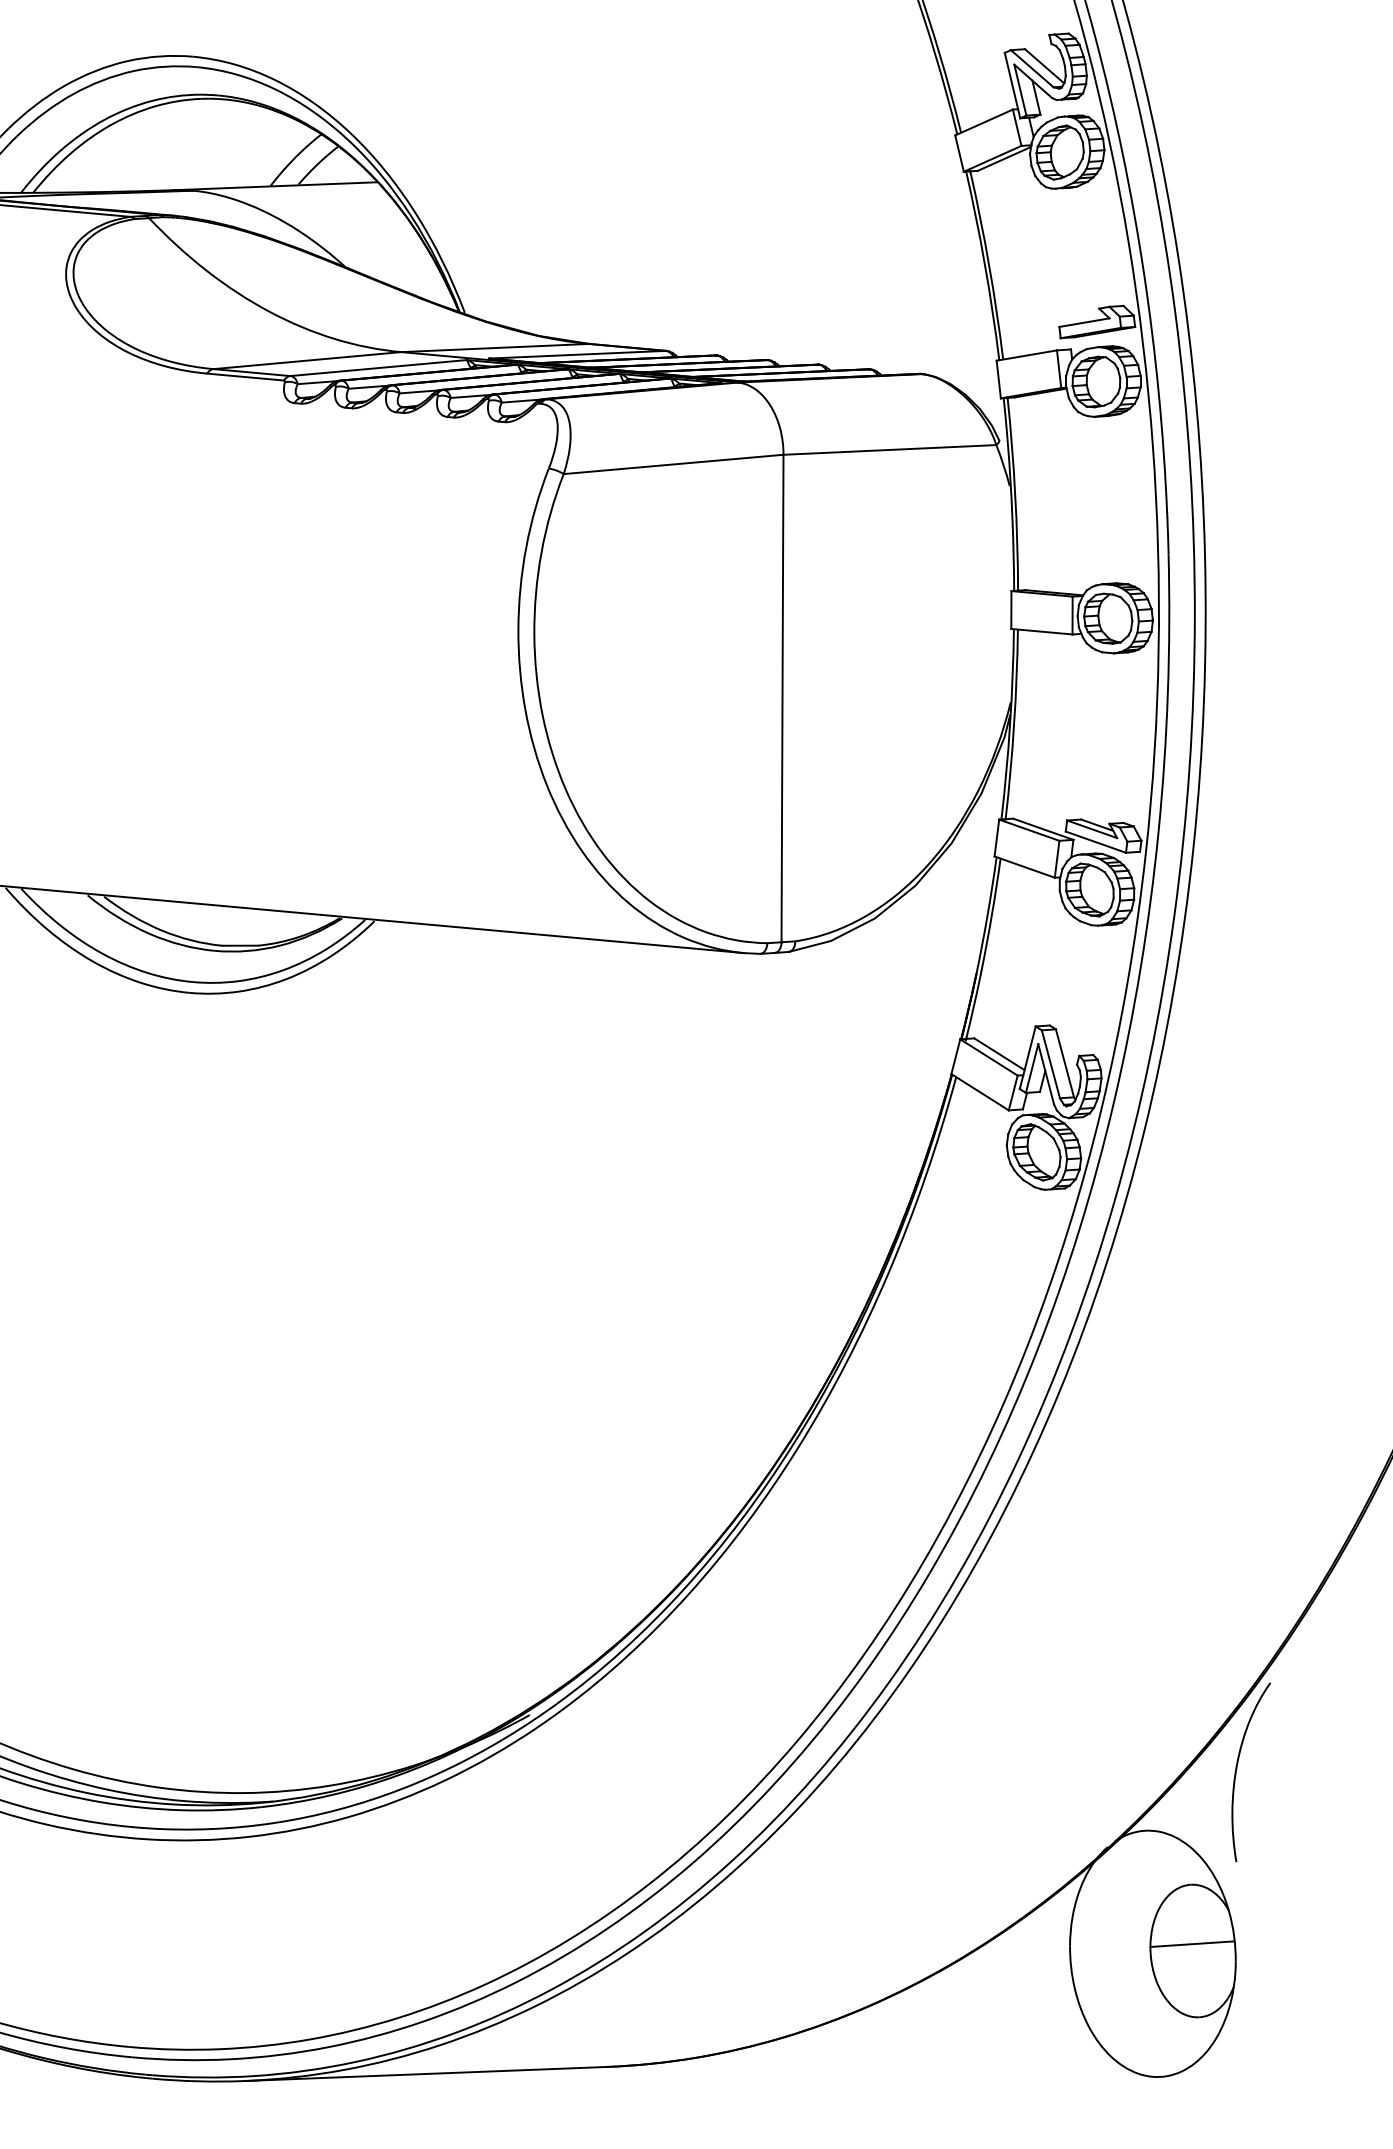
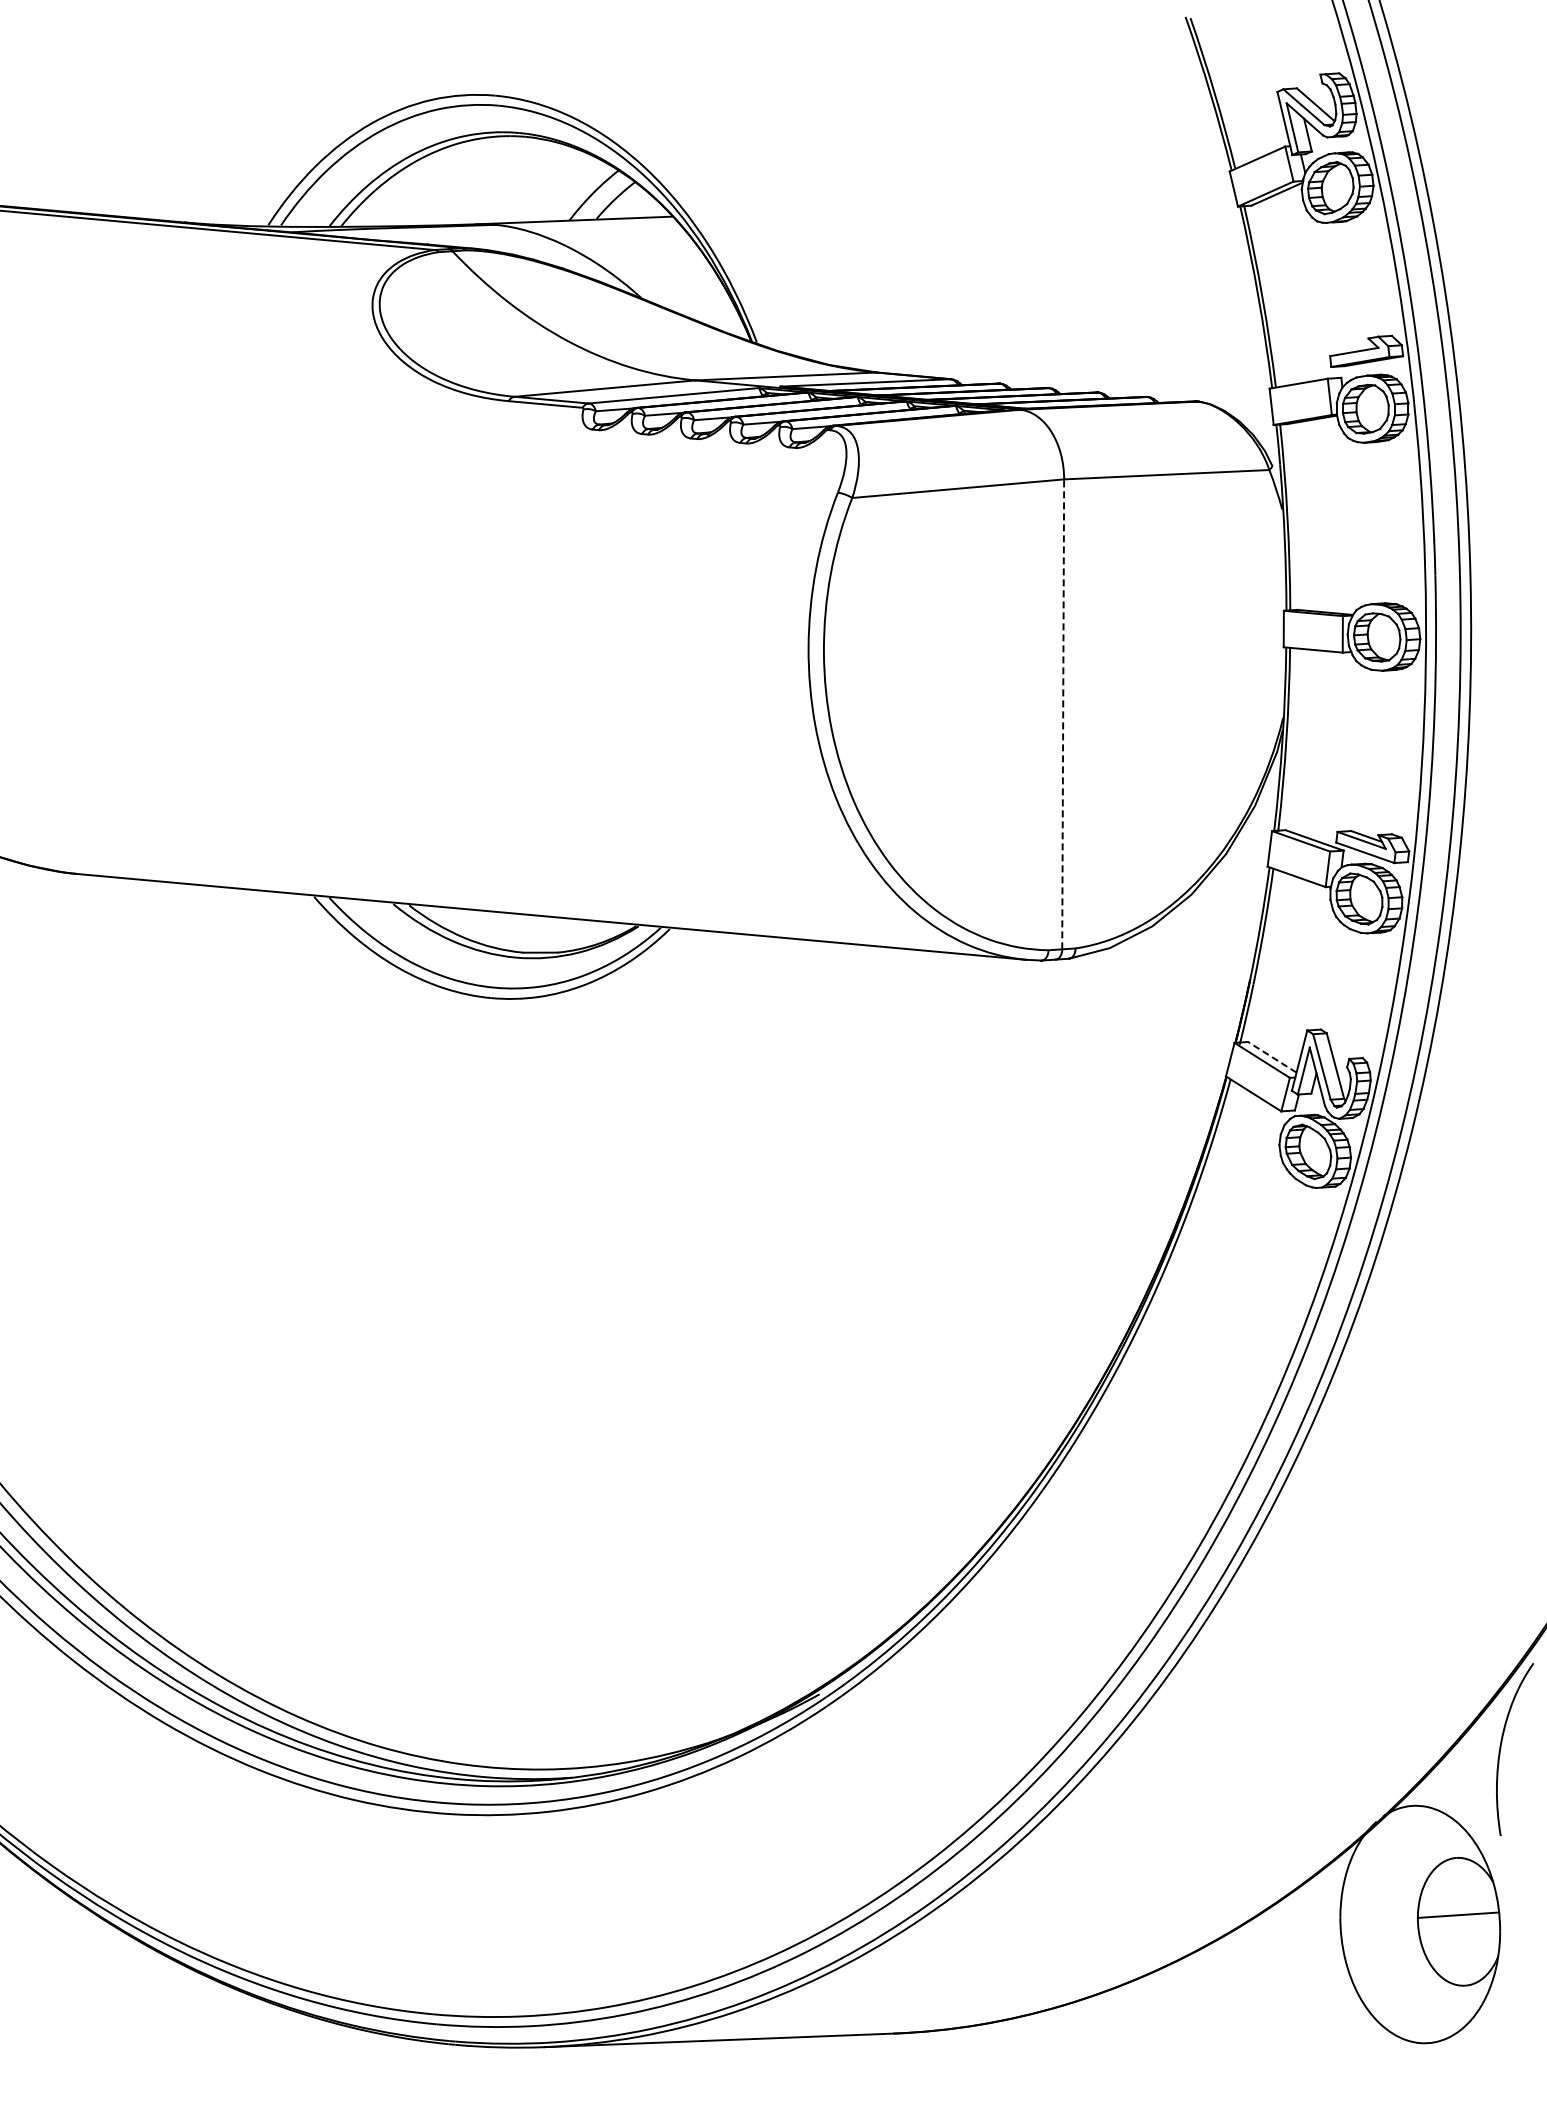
line: (782, 698) -> (1063, 714), solid -> dashed
line: (999, 1054) -> (1272, 1057), solid -> dashed

